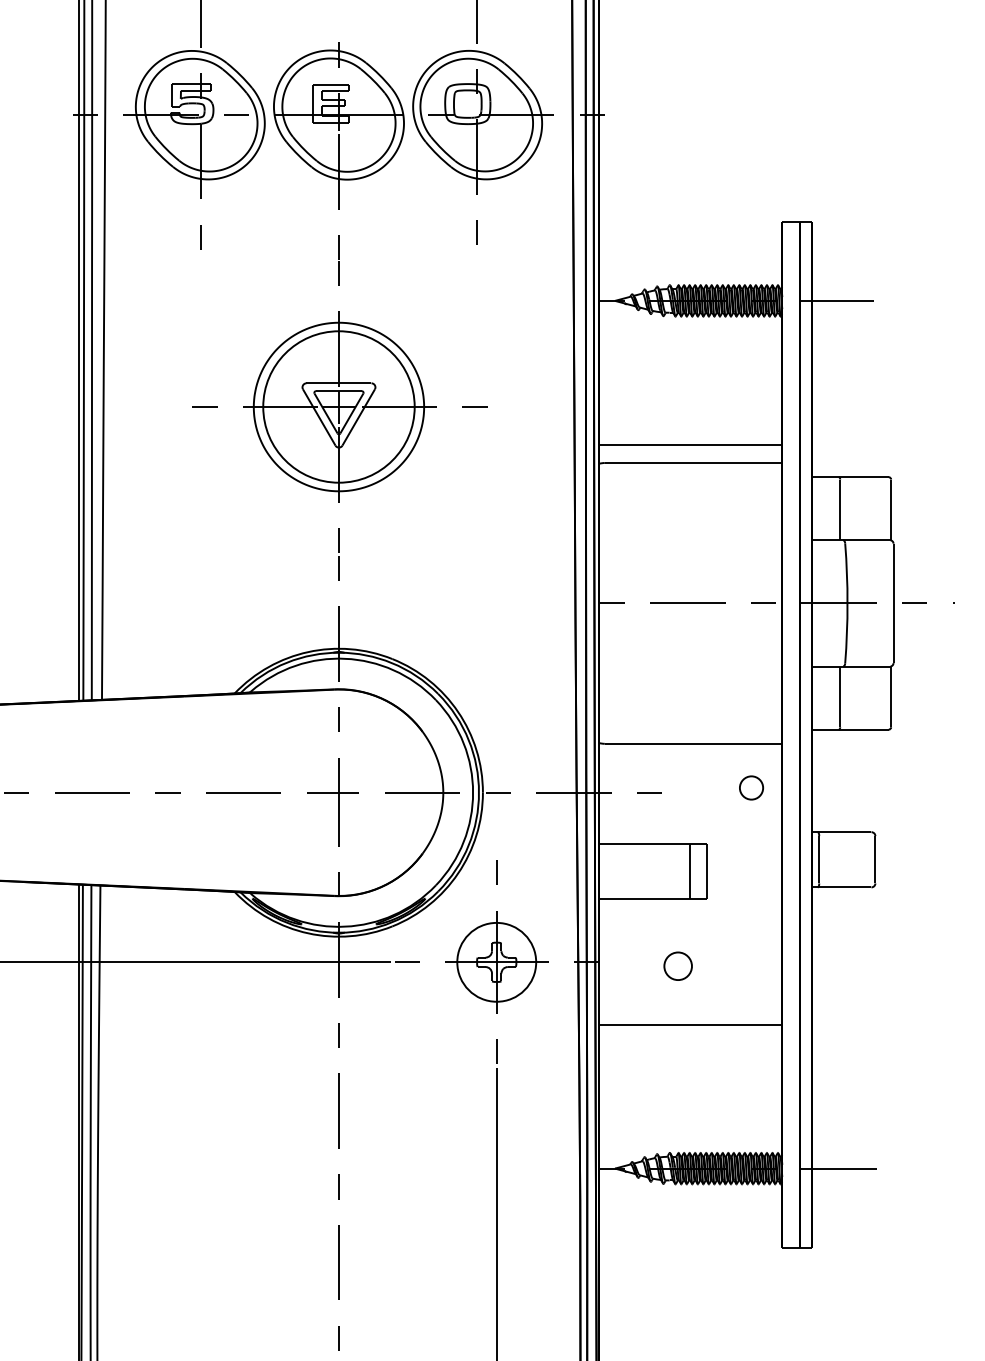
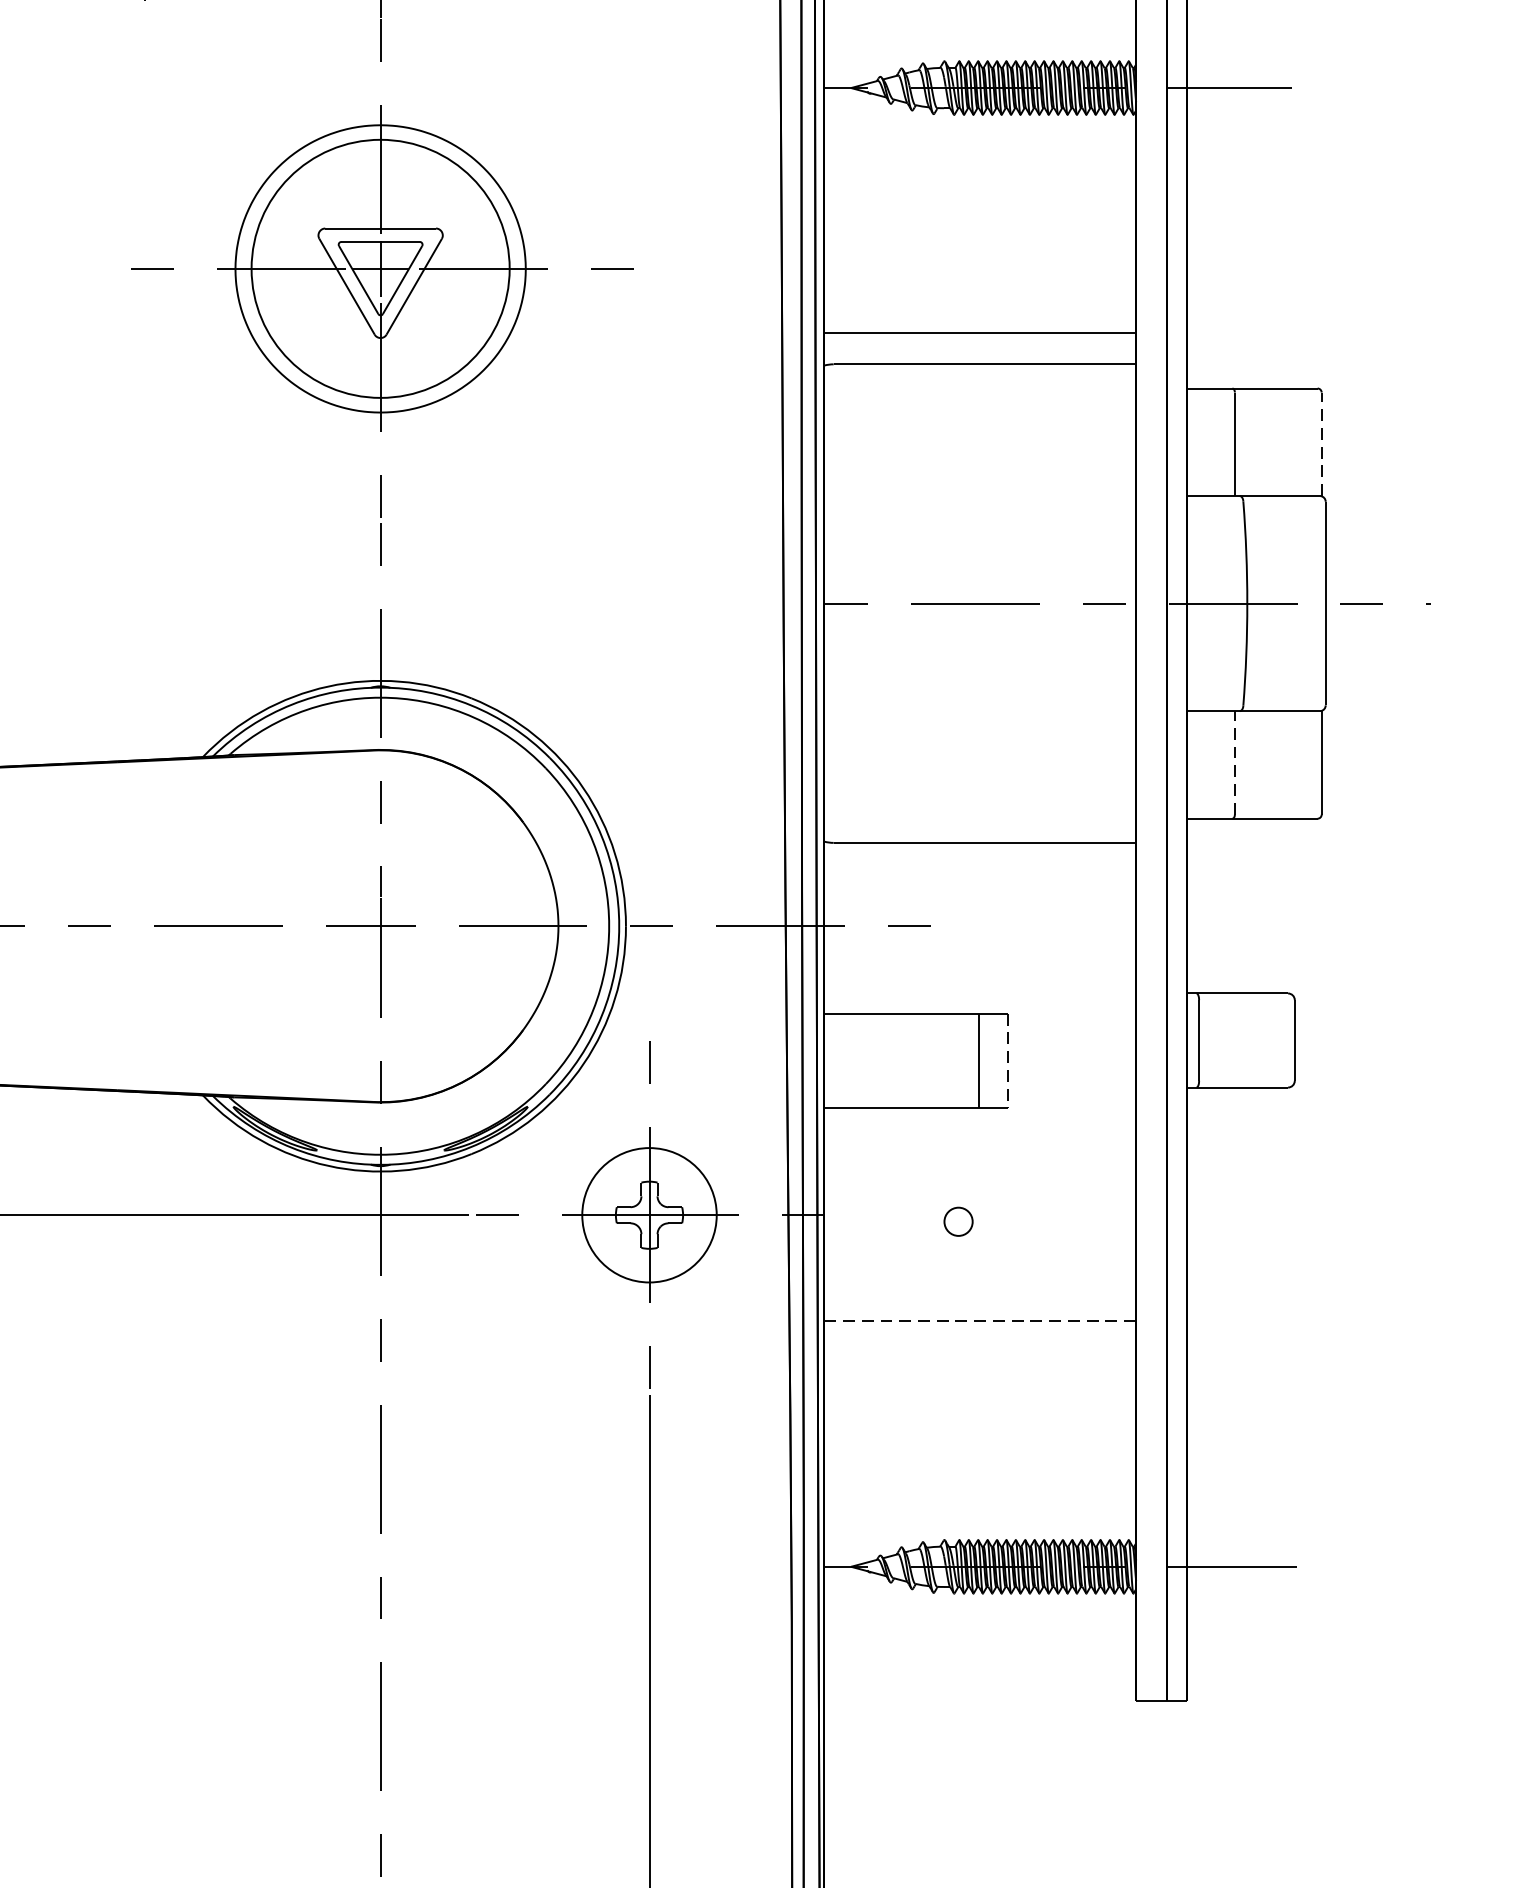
line: (891, 509) -> (1322, 443), solid -> dashed
line: (840, 696) -> (1235, 762), solid -> dashed
part: (751, 787) -> (1083, 917), removed
line: (707, 871) -> (1008, 1060), solid -> dashed
part: (677, 965) -> (957, 1220), size x0.6
line: (690, 1024) -> (979, 1321), solid -> dashed

